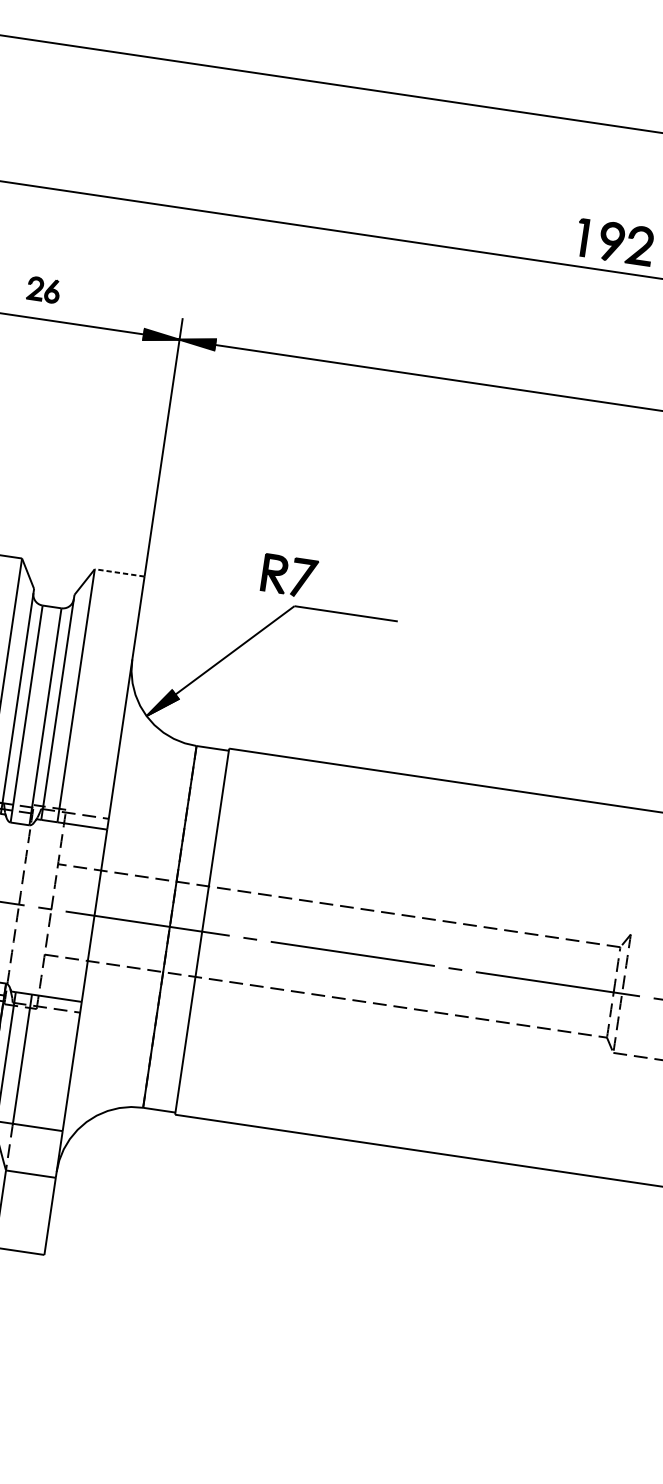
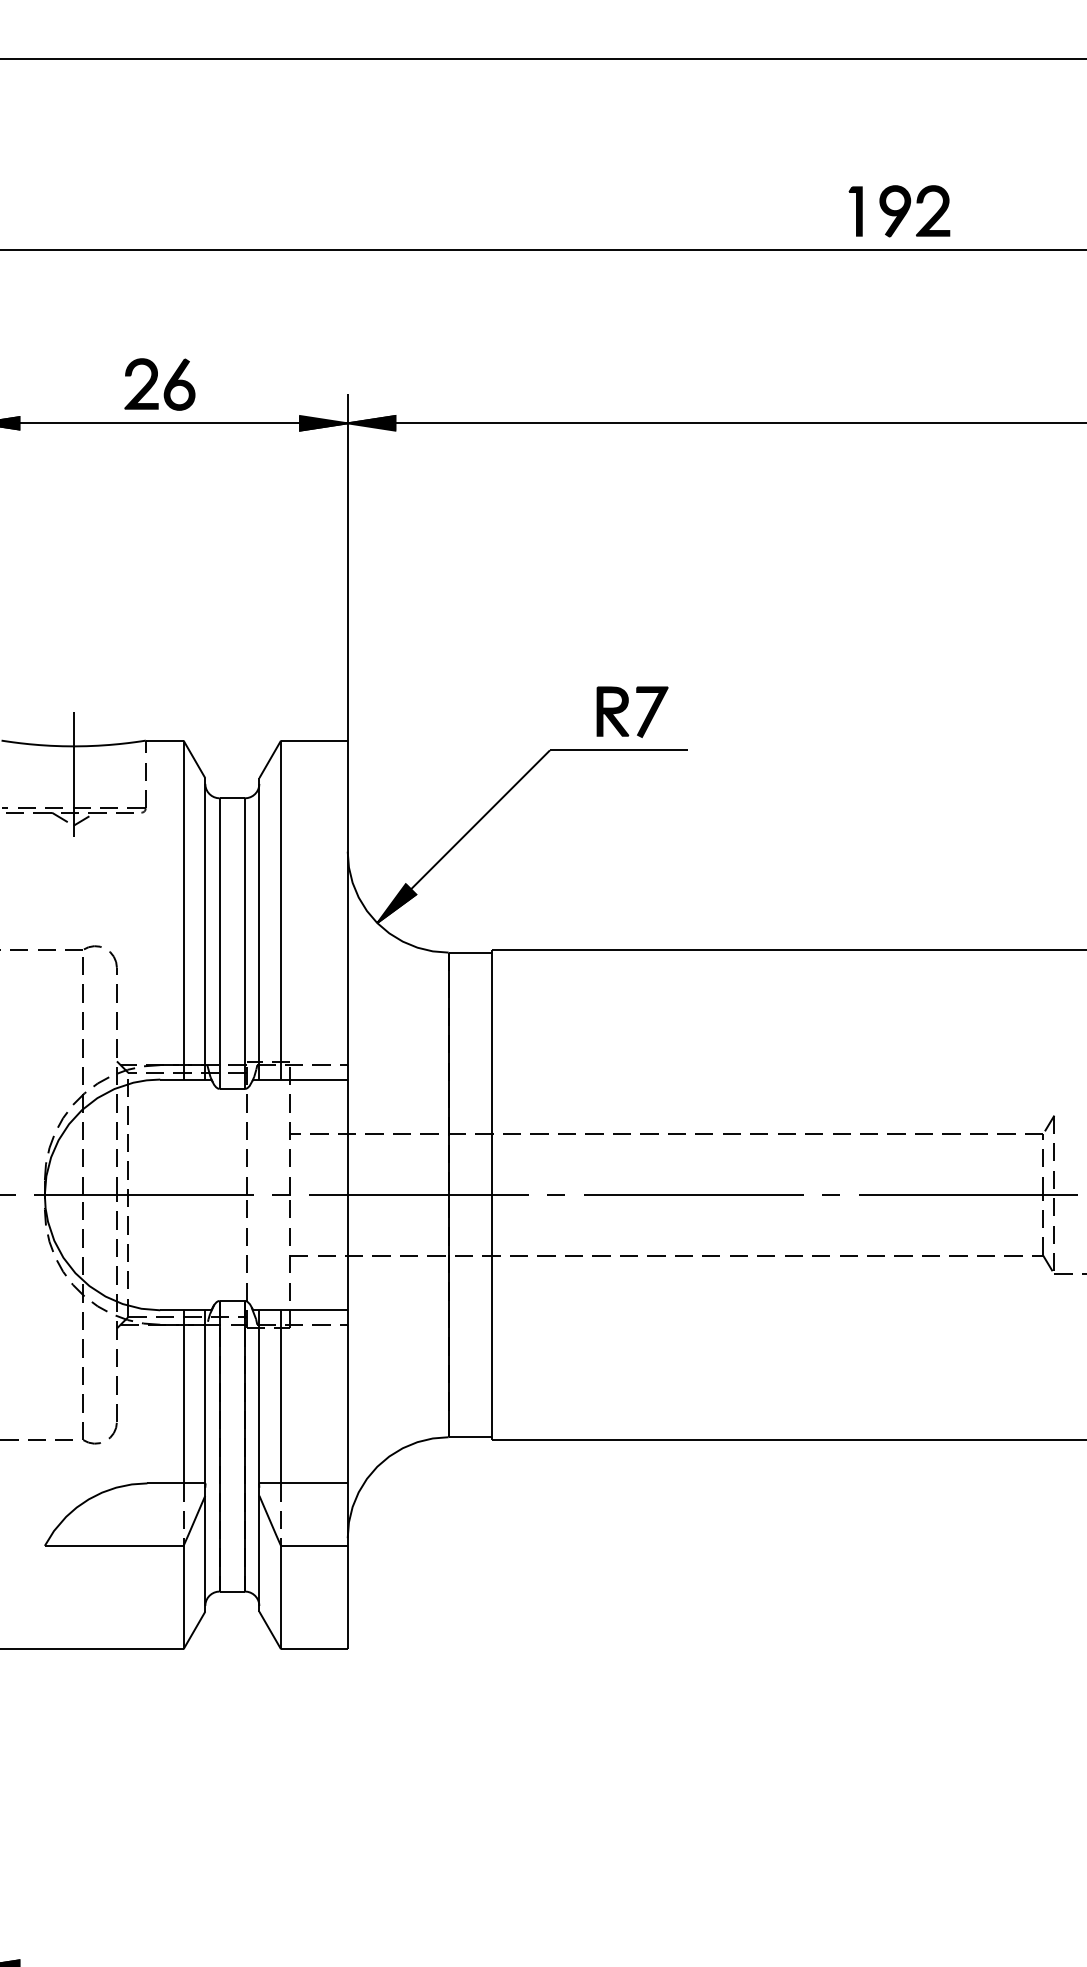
part: (43, 289) -> (159, 384), size x1.67
line: (119, 572) -> (313, 740), dashed -> solid
part: (285, 572) -> (626, 708), moved

